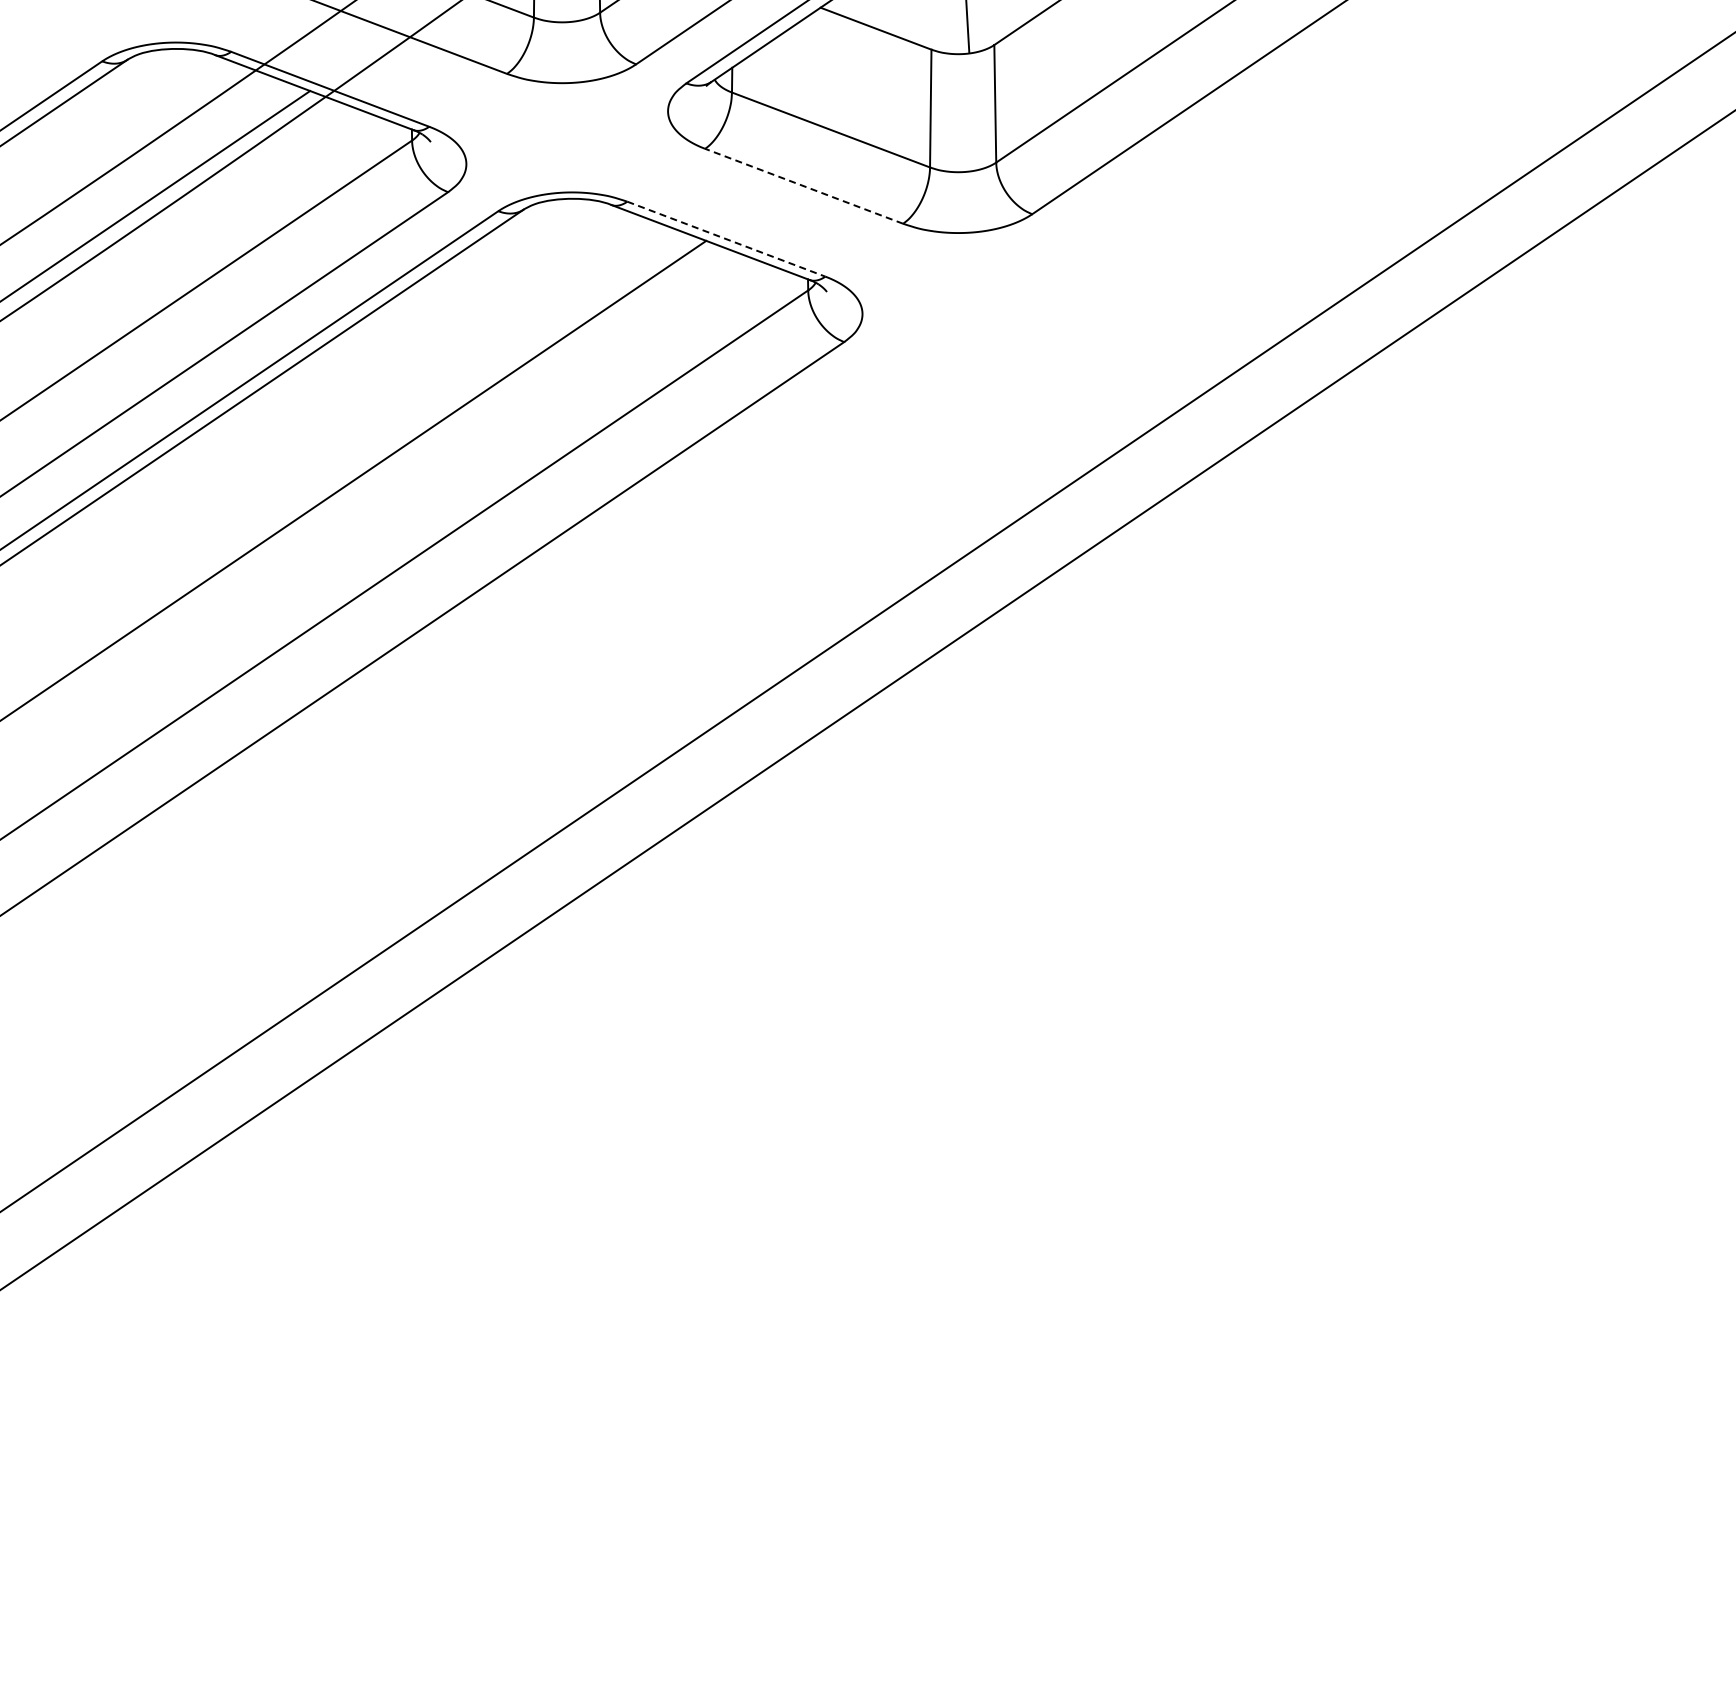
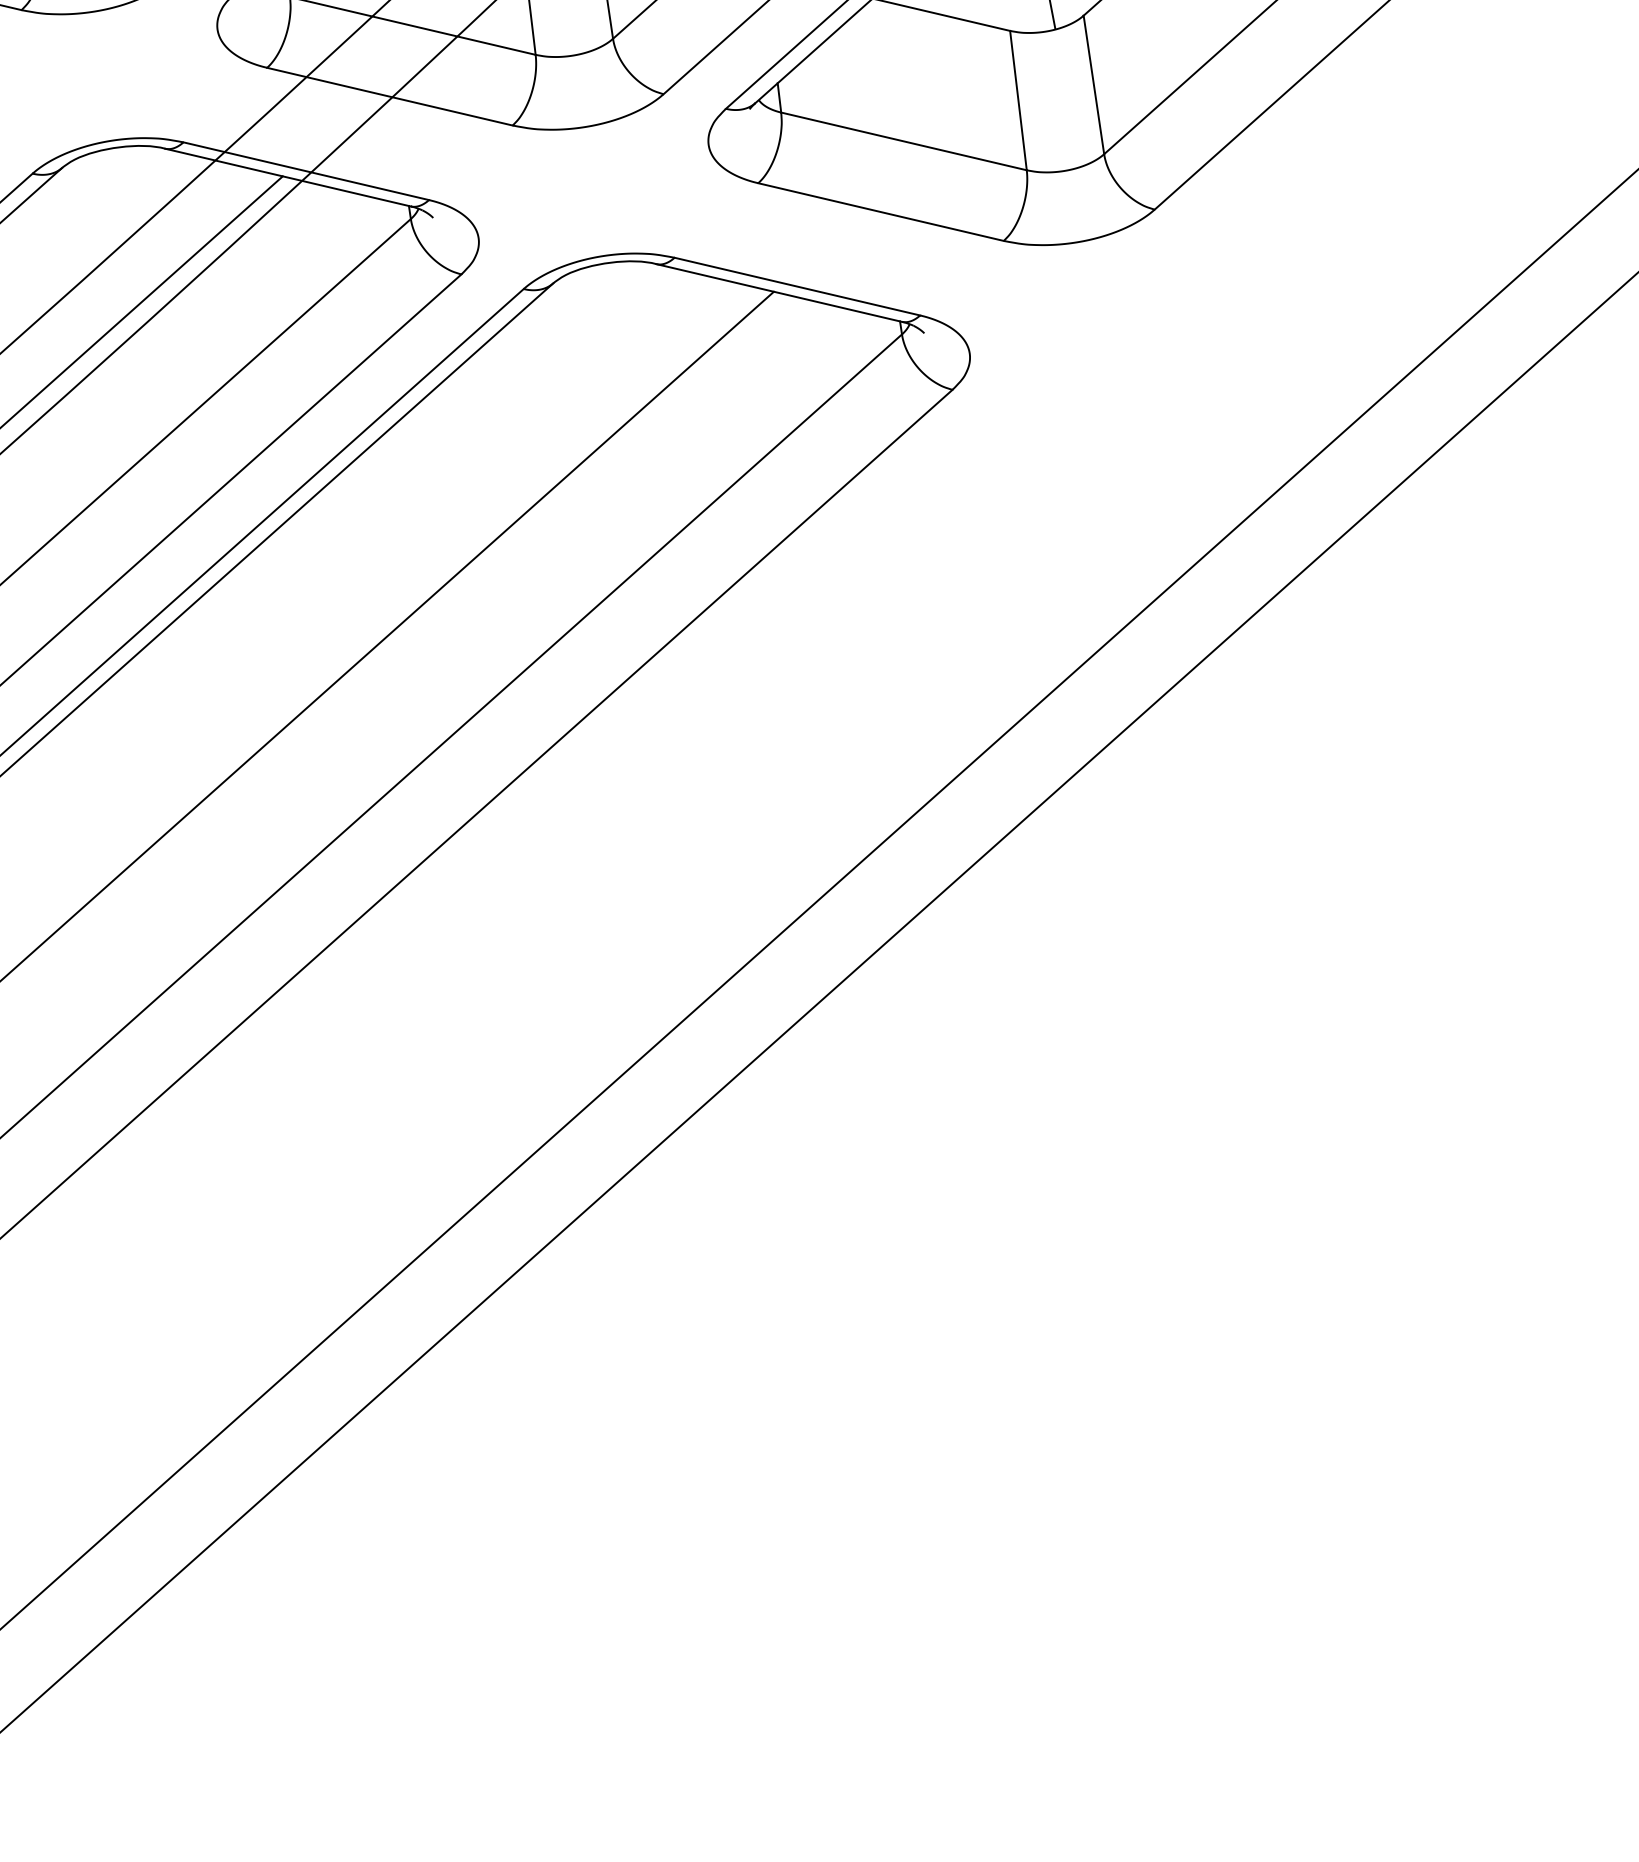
line: (804, 186) -> (881, 212), dashed -> solid
line: (726, 239) -> (797, 286), dashed -> solid

